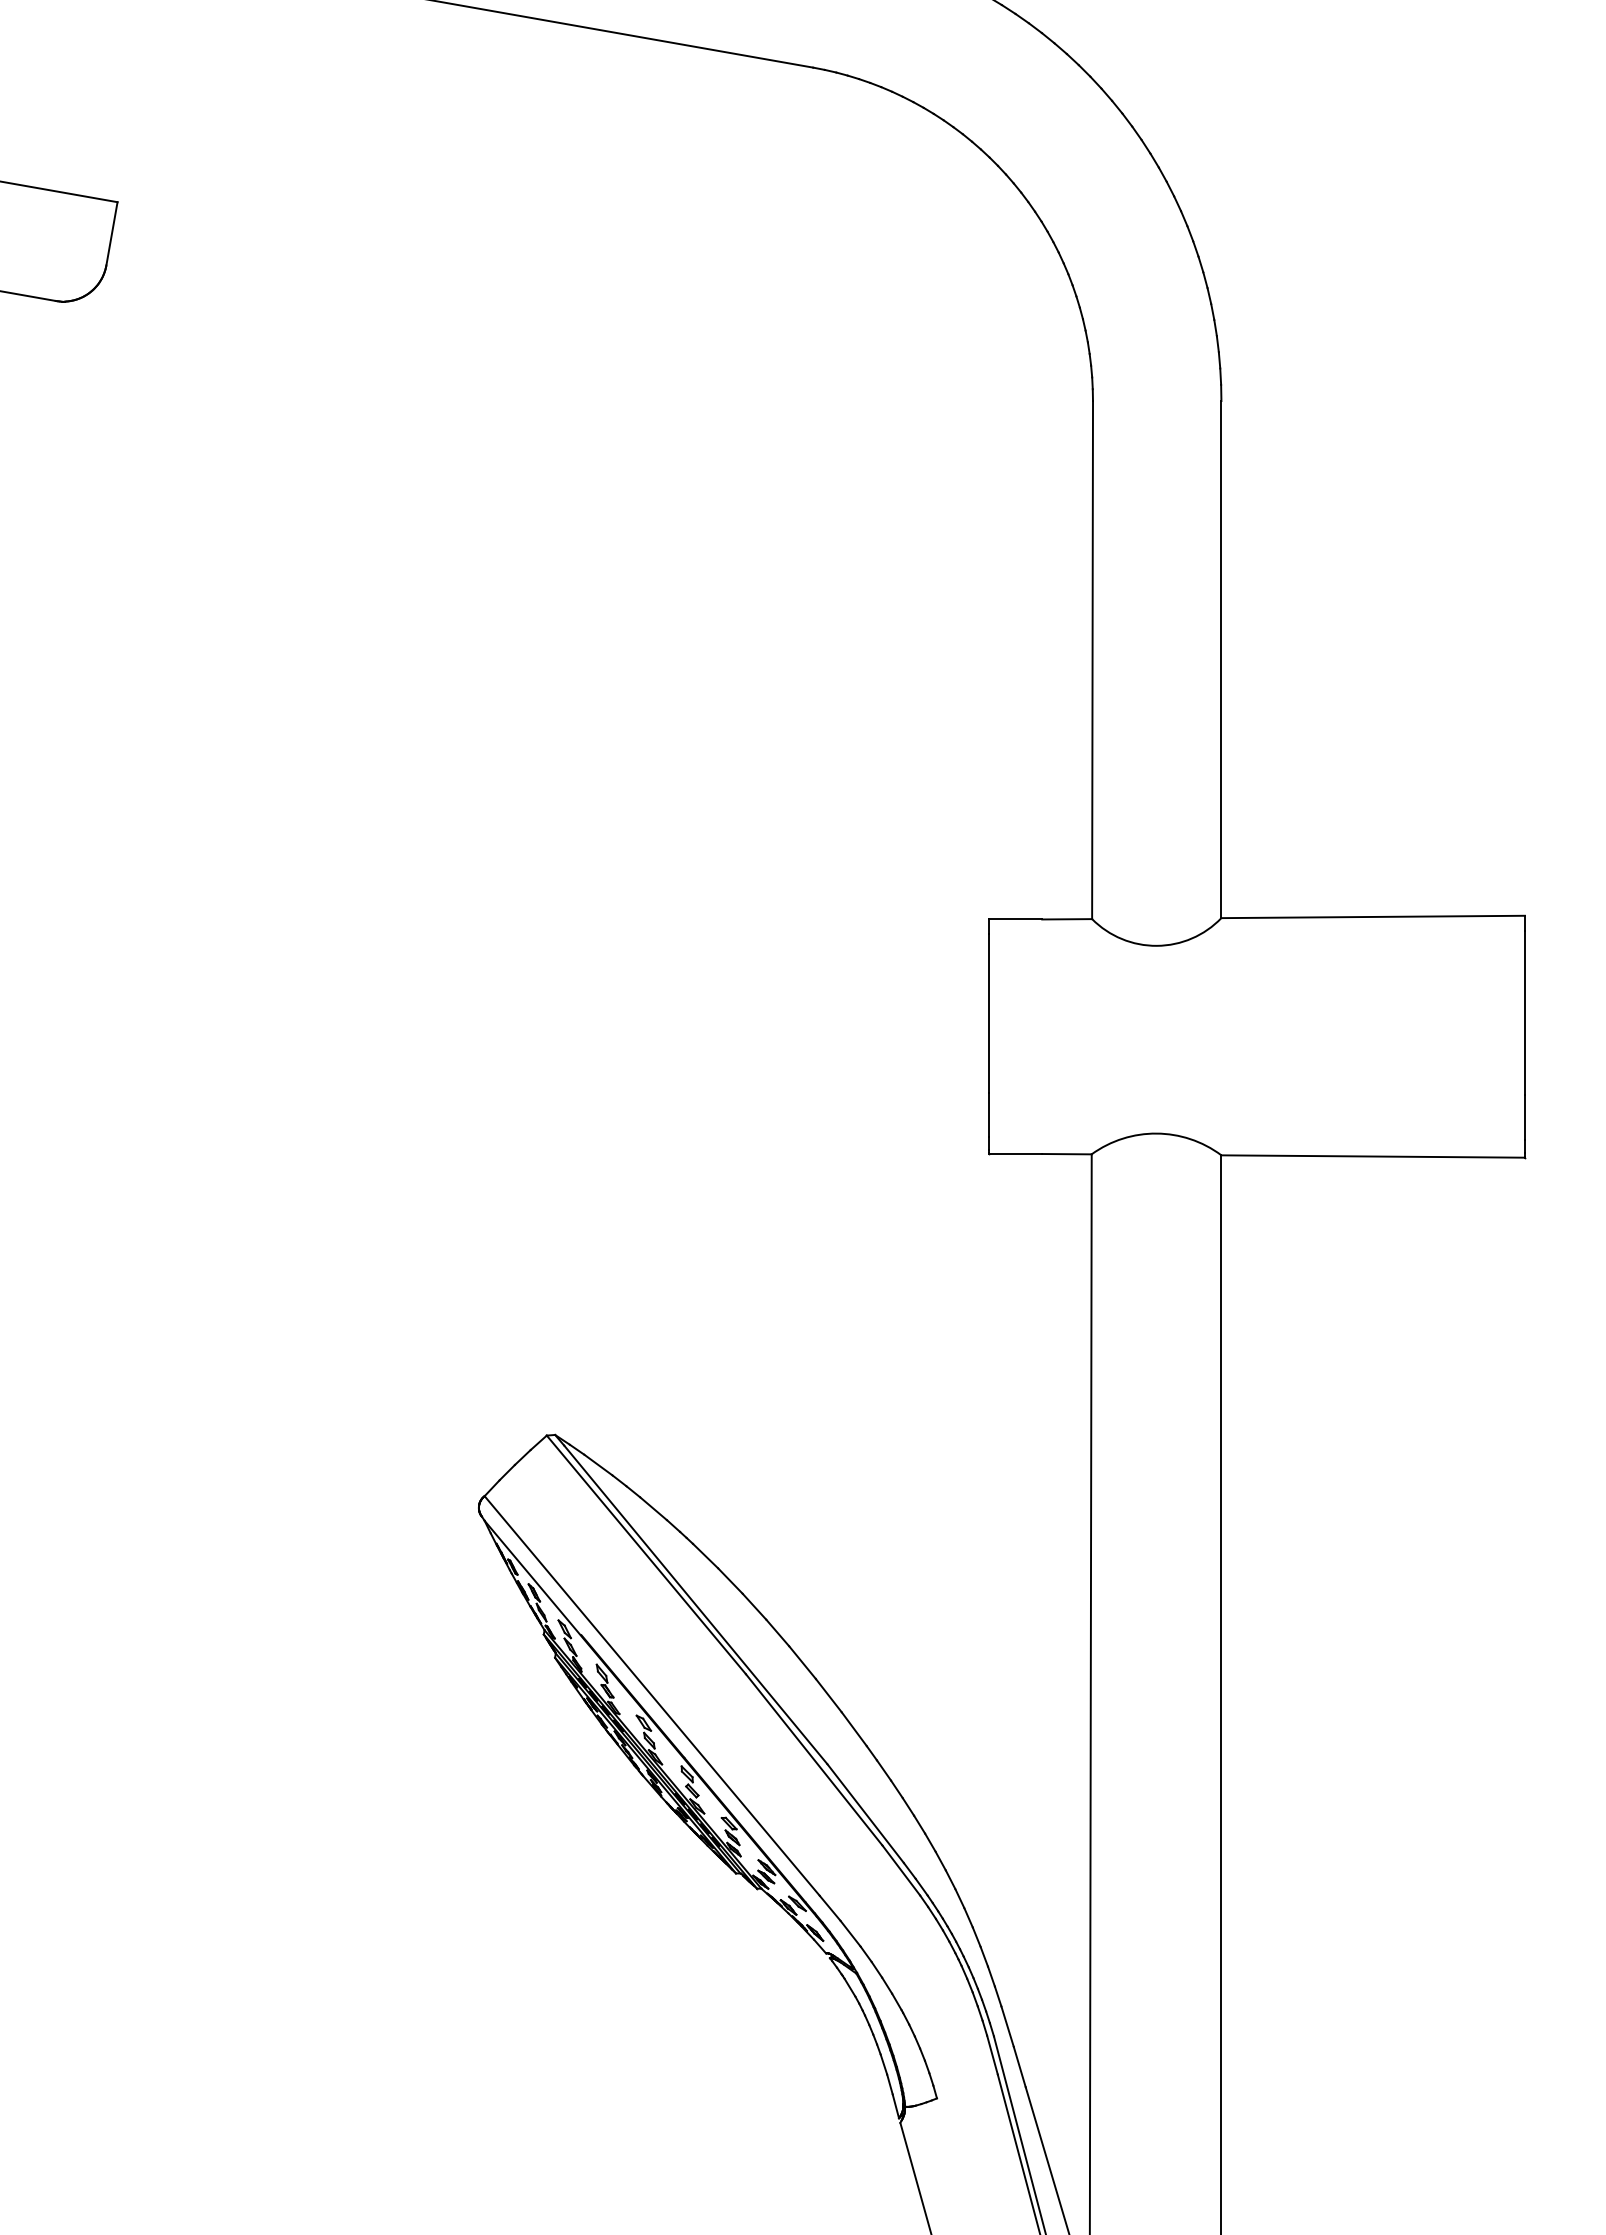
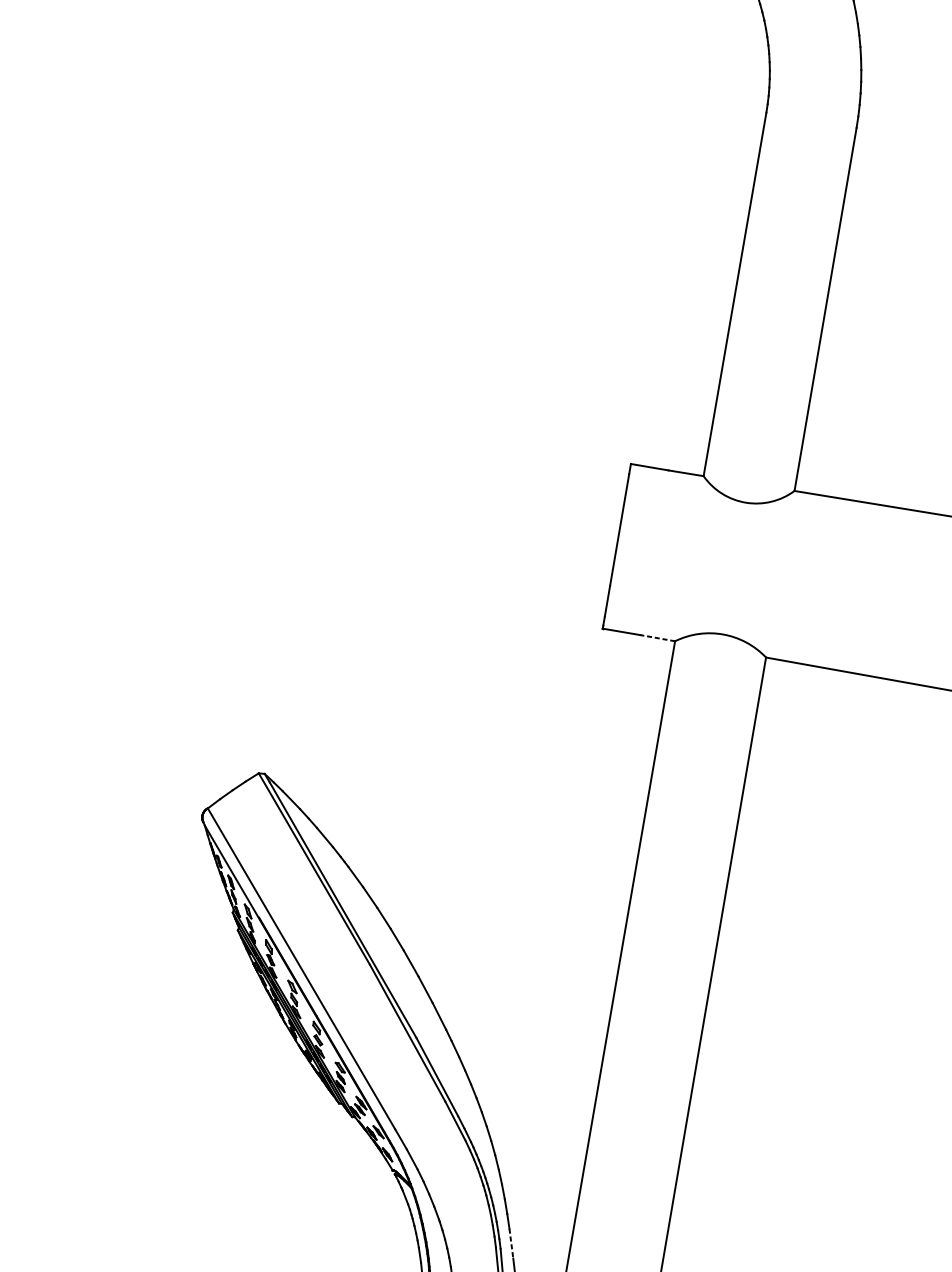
line: (1066, 1154) -> (657, 638), solid -> dashed
line: (1007, 2027) -> (511, 1244), solid -> dashed

